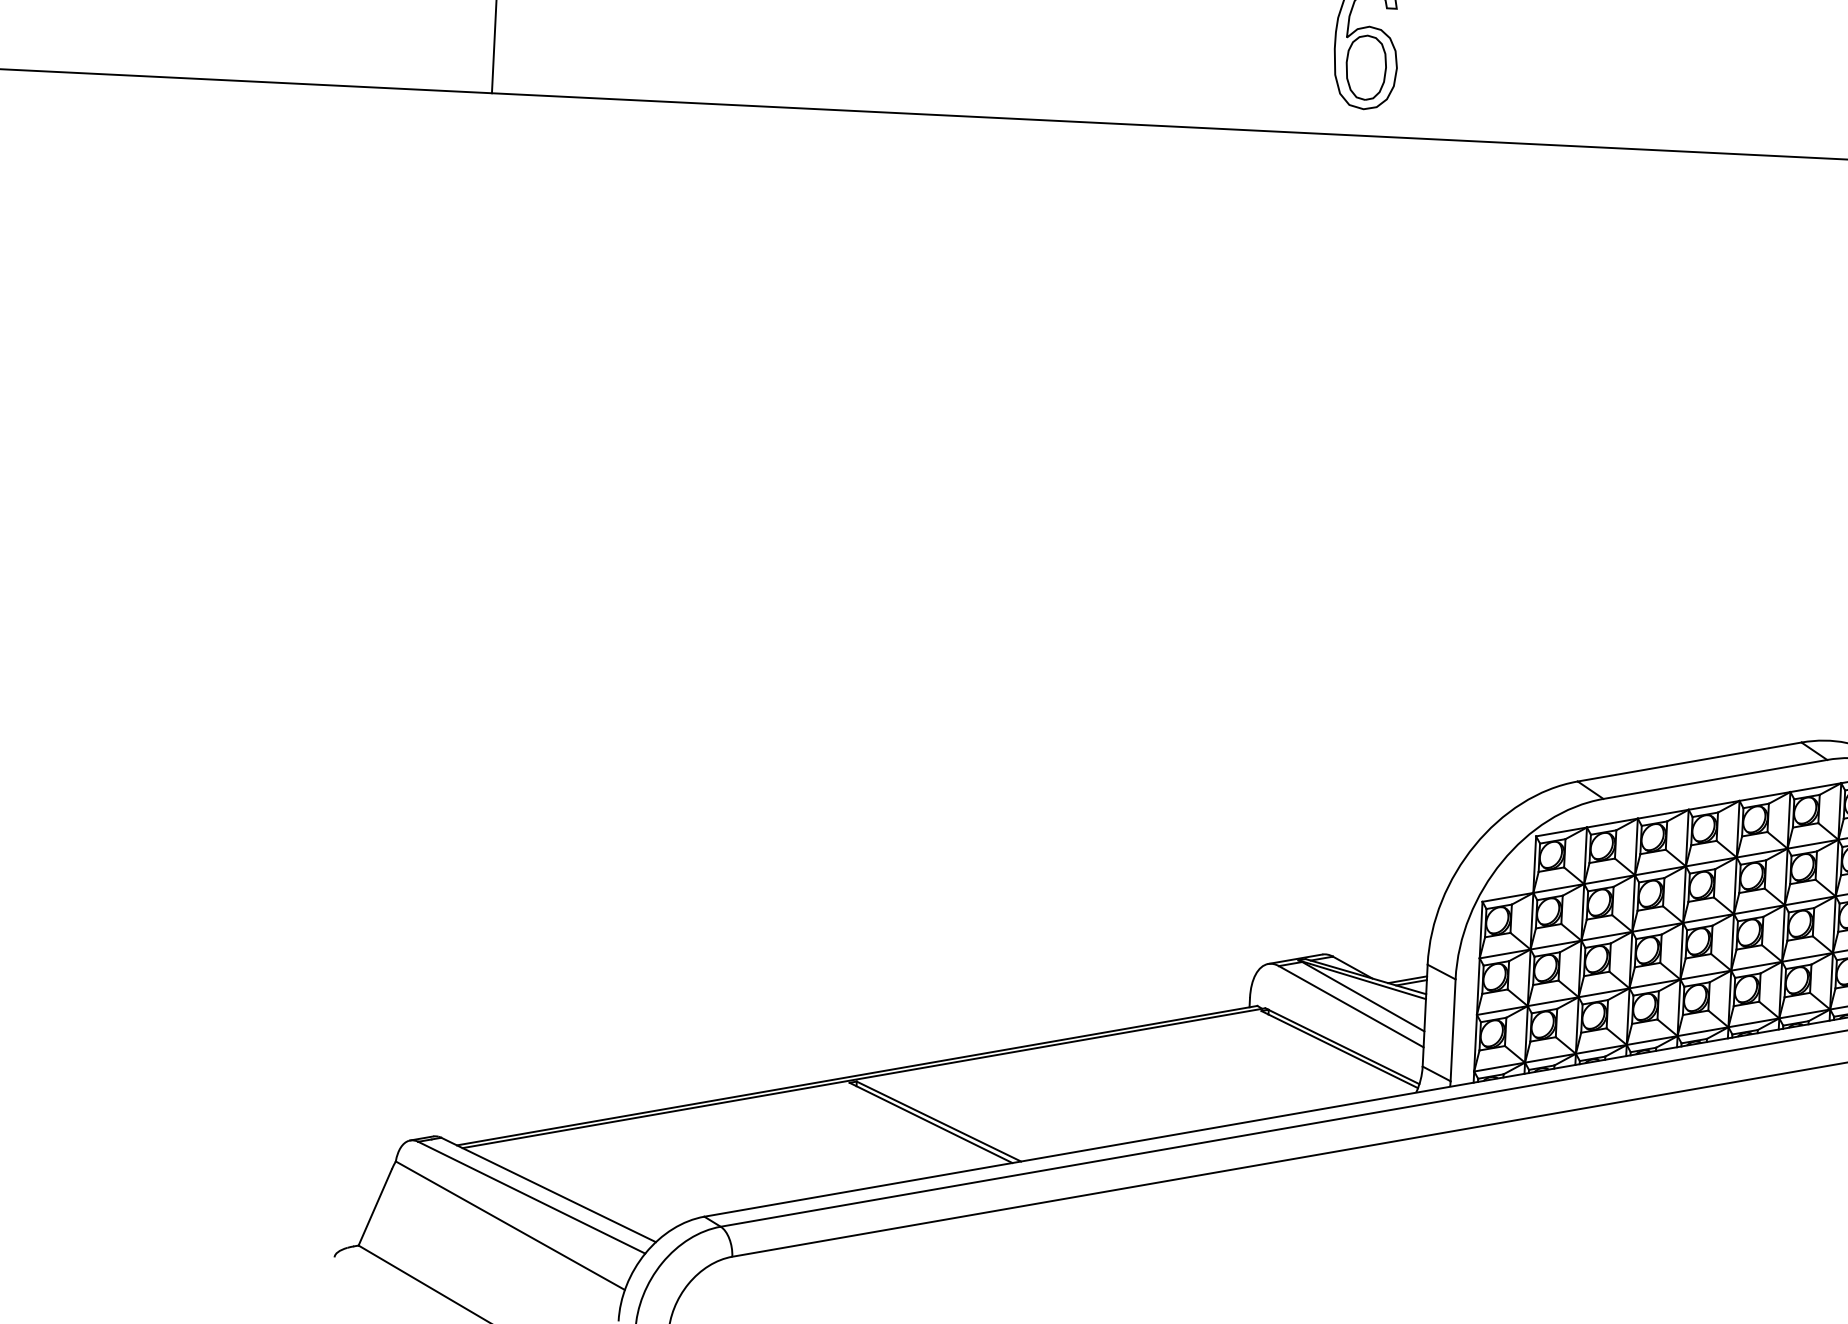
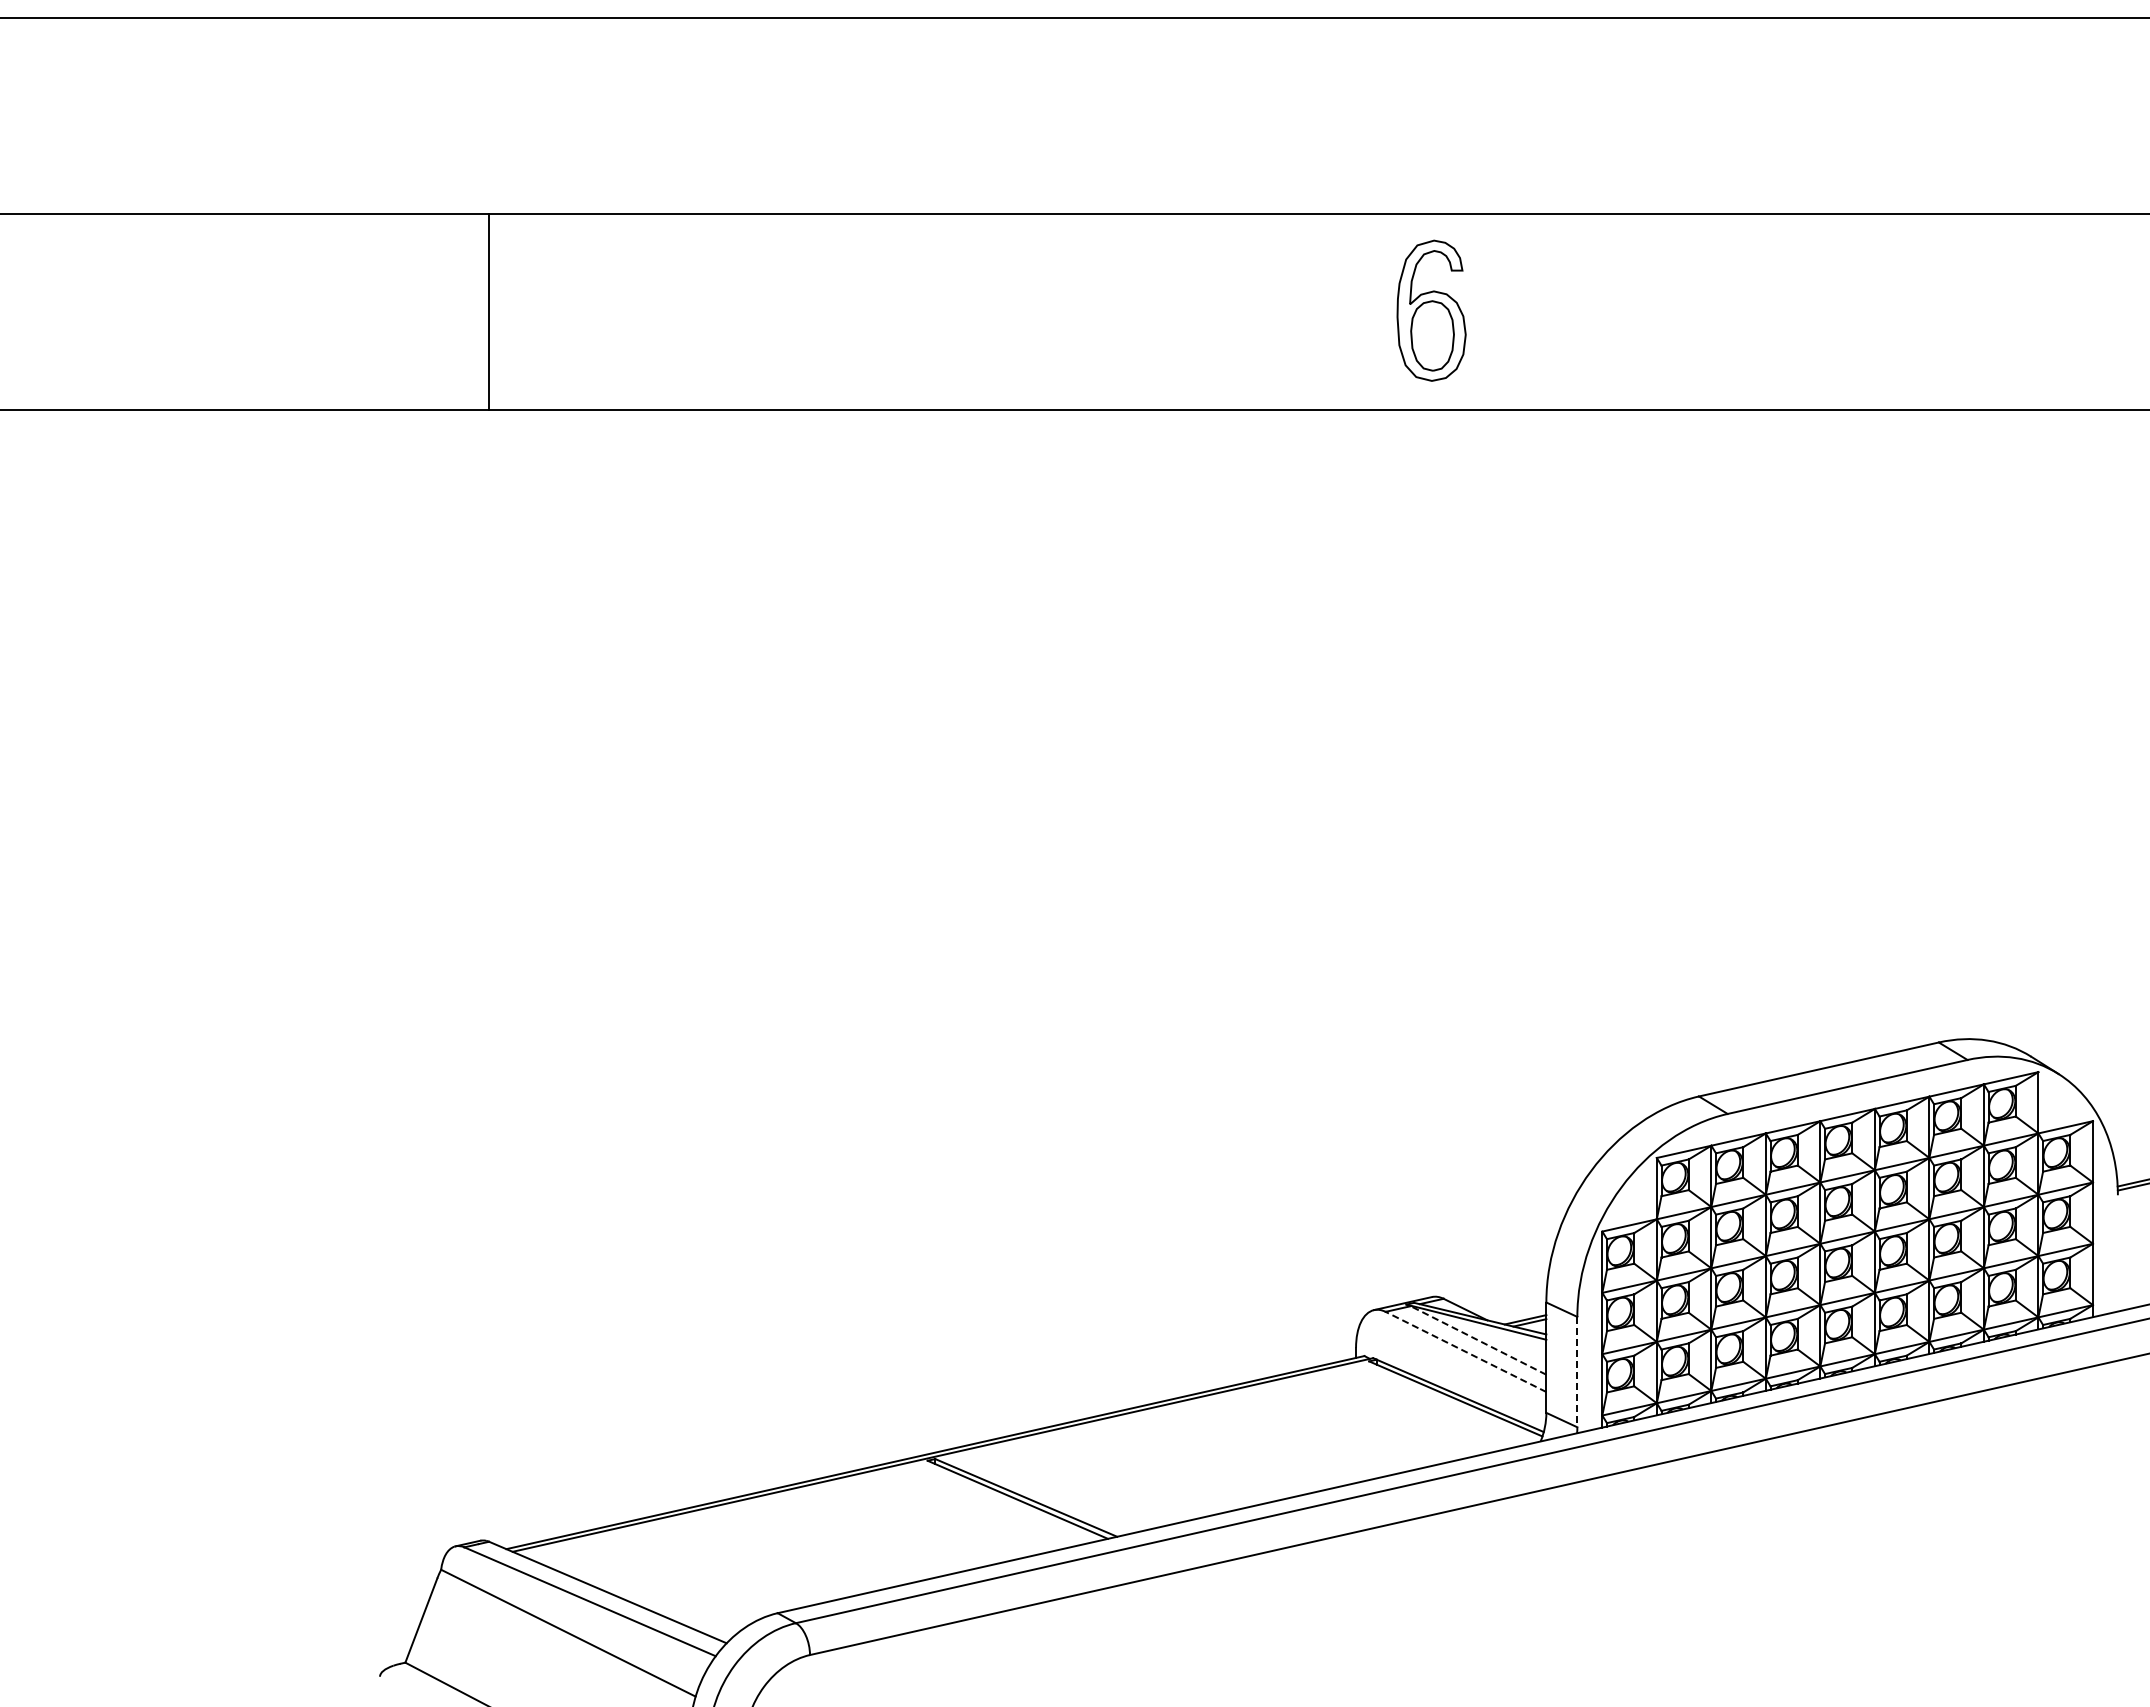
line: (1363, 996) -> (1478, 1340), solid -> dashed
line: (1351, 1006) -> (1466, 1351), solid -> dashed
line: (1453, 1030) -> (1577, 1372), solid -> dashed

